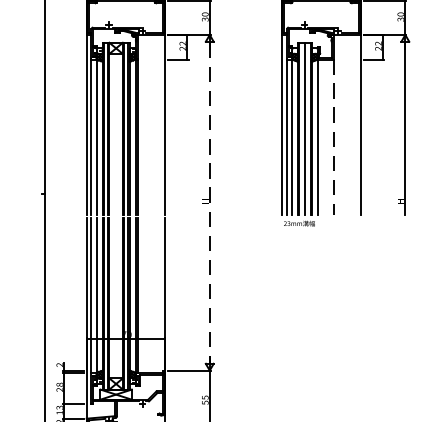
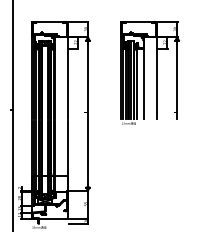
line: (333, 138) -> (144, 84), dashed -> solid
line: (208, 203) -> (87, 114), dashed -> solid

